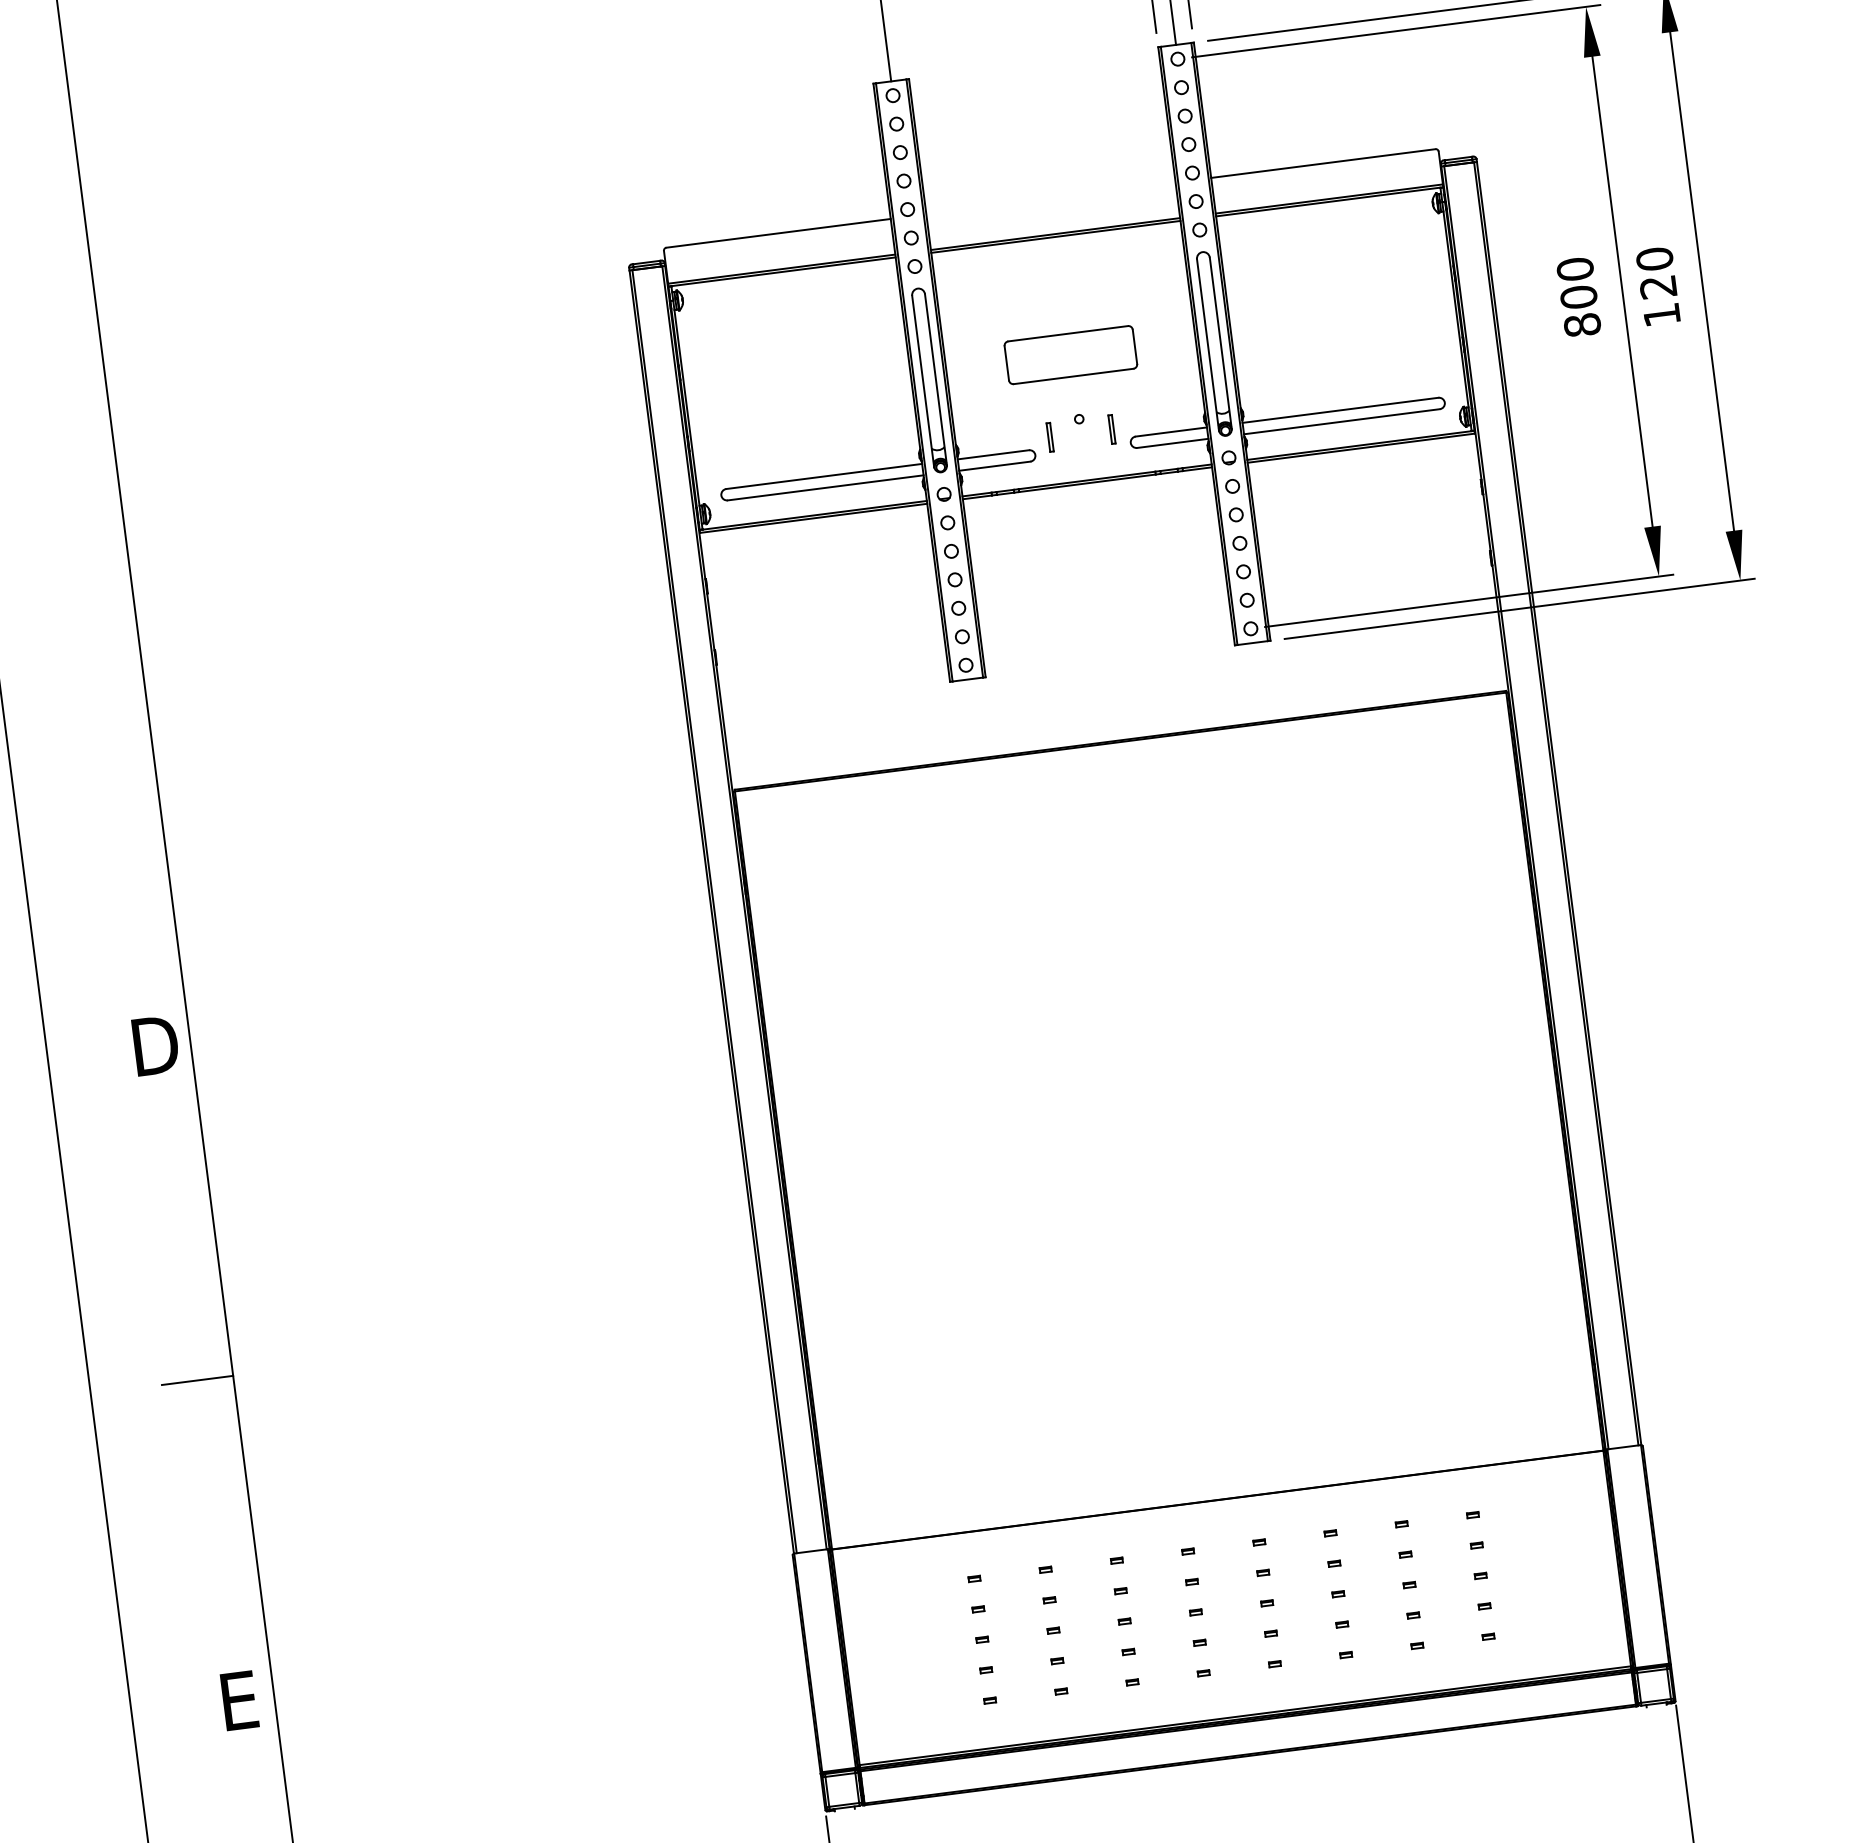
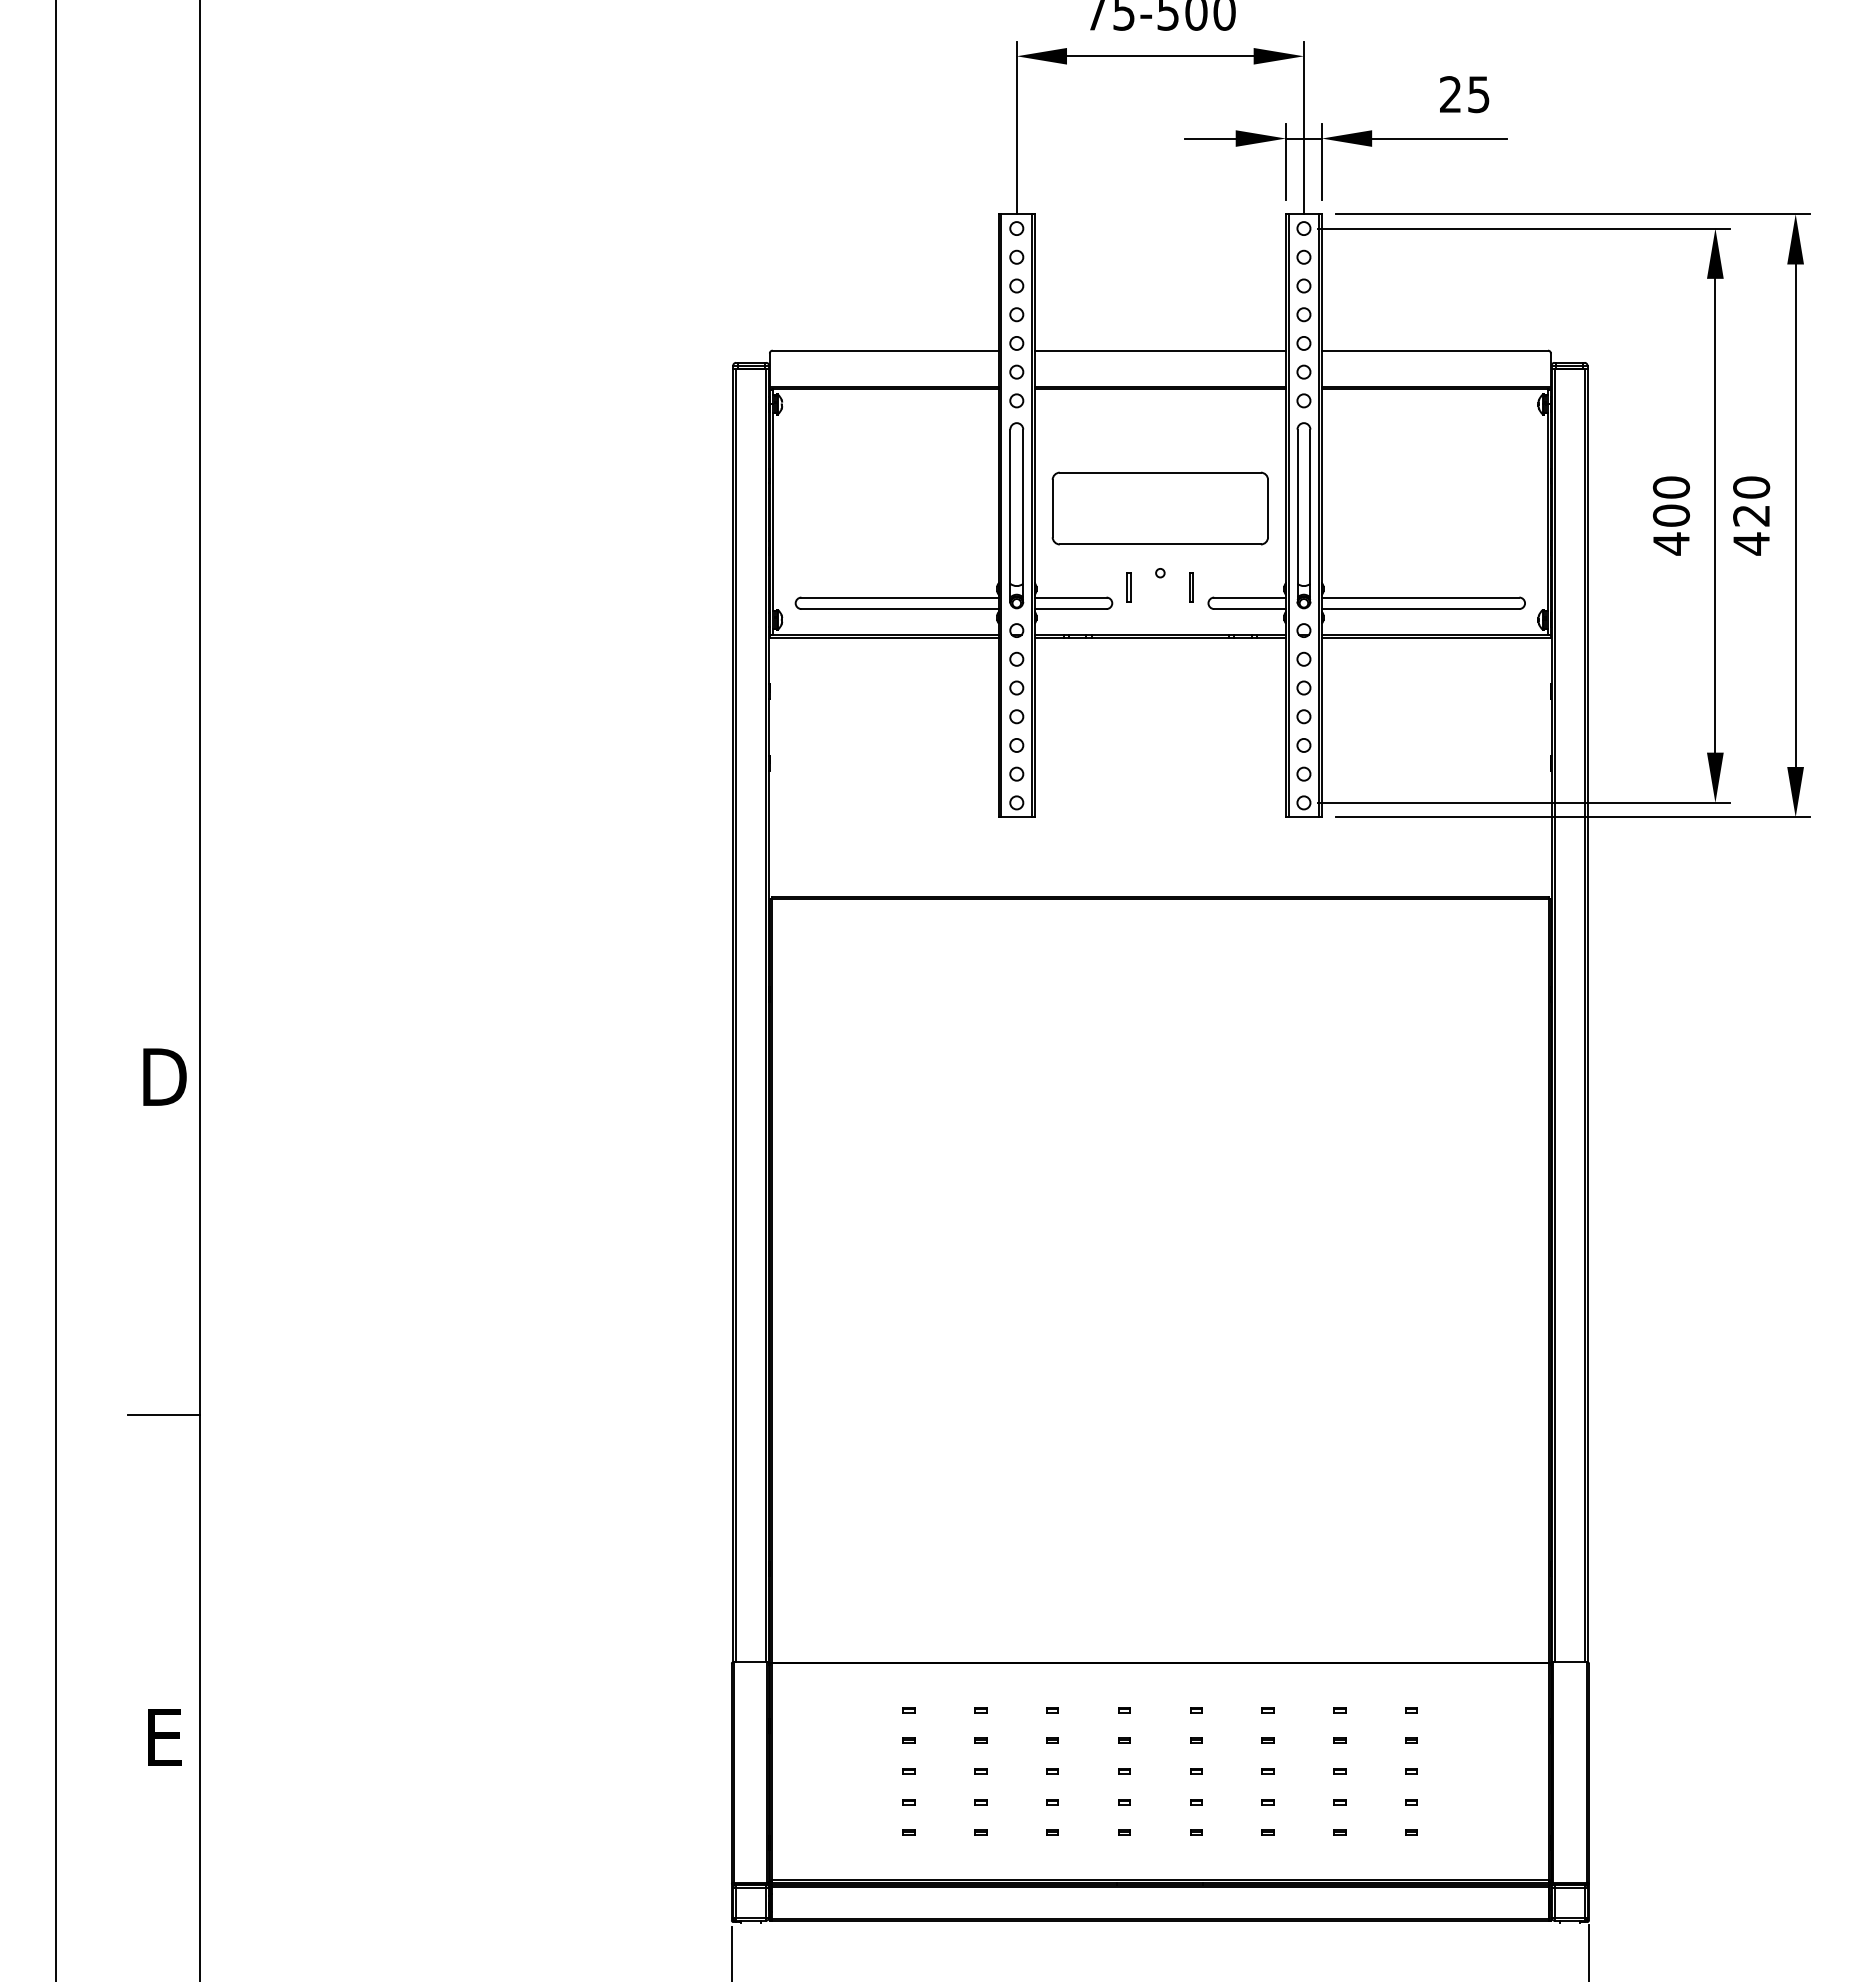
line: (1051, 198) -> (1160, 350), added
text: (1661, 314) -> (1751, 543), 120 -> 420
text: (1582, 324) -> (1671, 543), 800 -> 400
part: (1070, 355) -> (1159, 508), size x1.67

